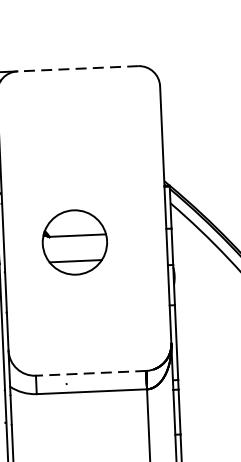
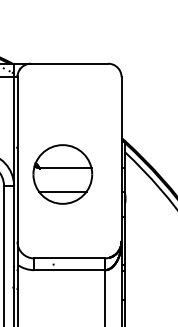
line: (77, 68) -> (69, 63), dashed -> solid
part: (74, 242) -> (62, 174), size x1.43
line: (91, 373) -> (69, 258), dashed -> solid

